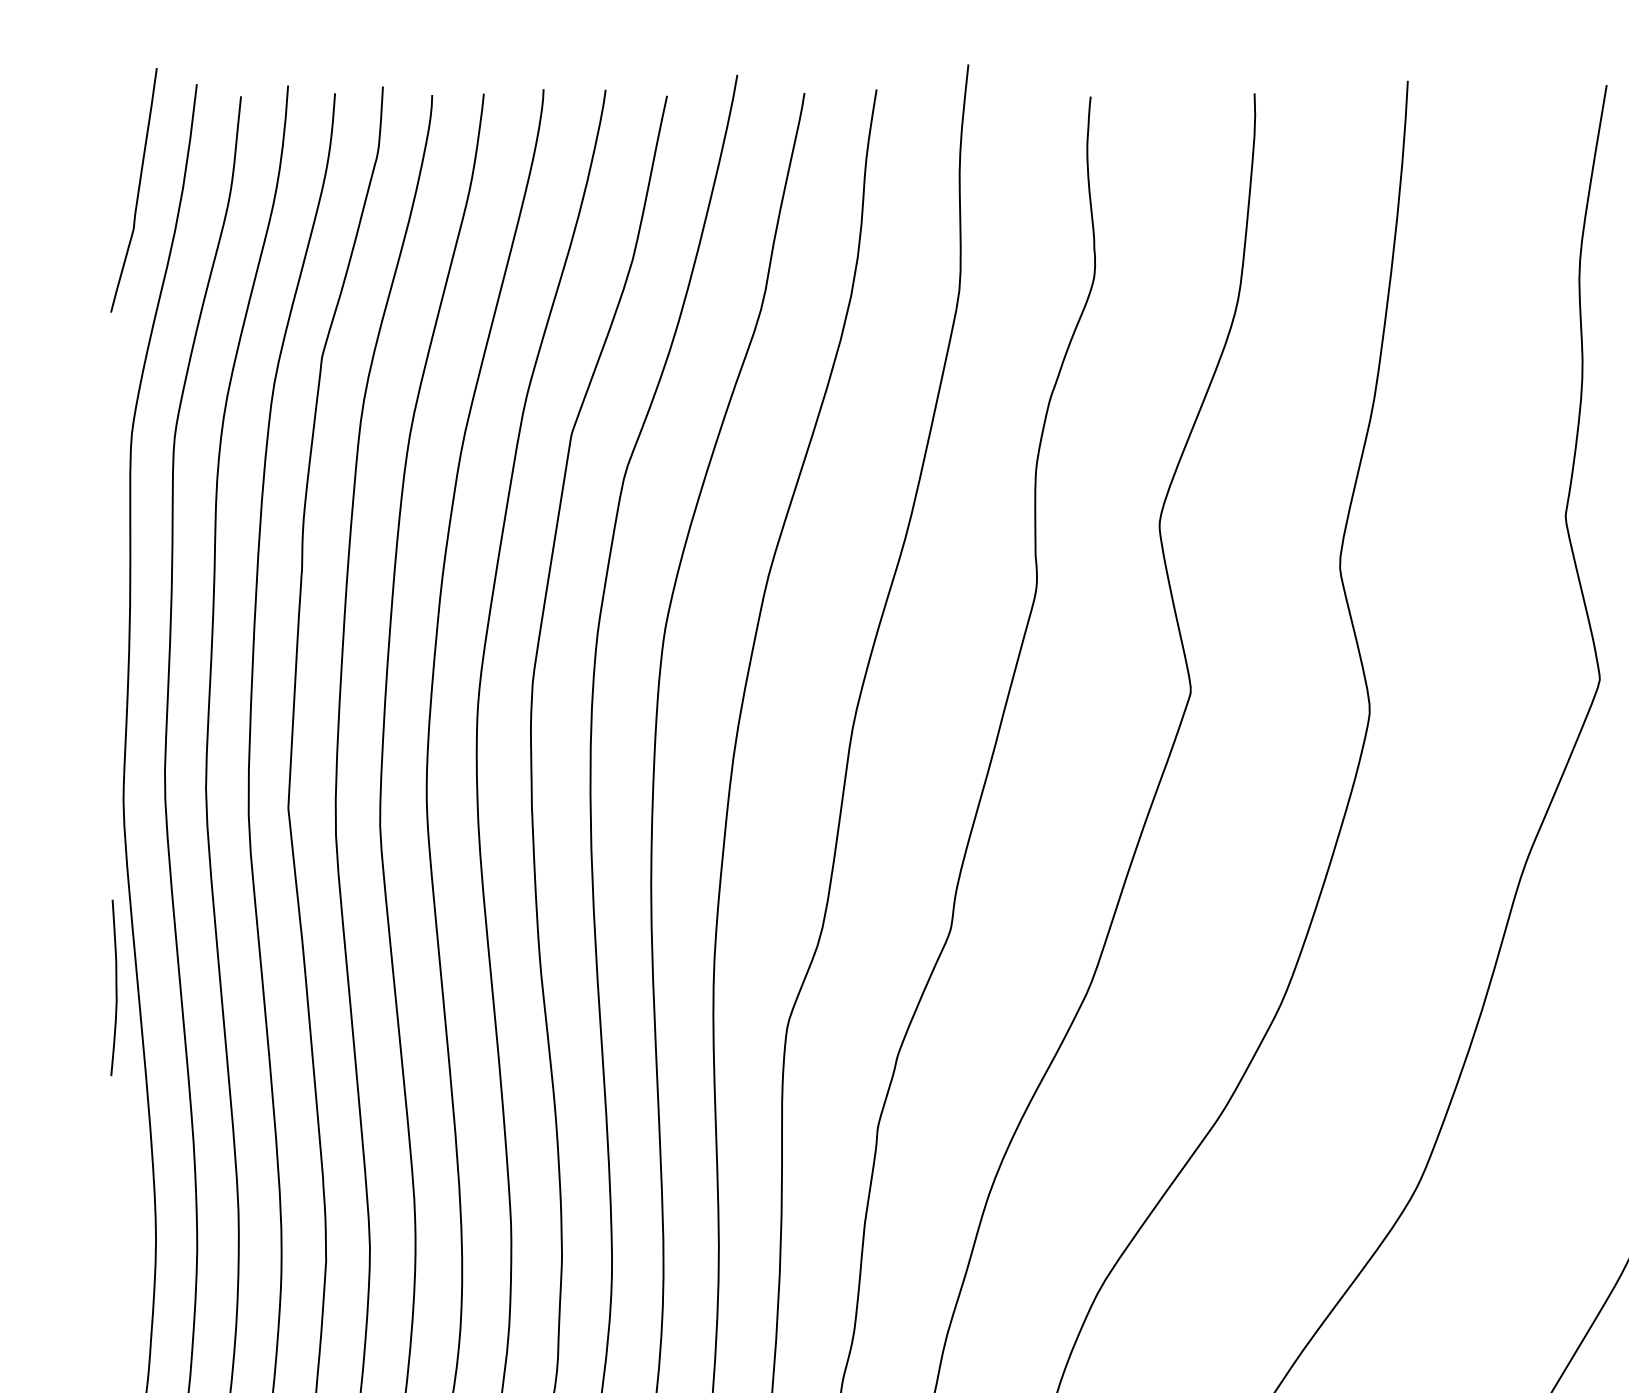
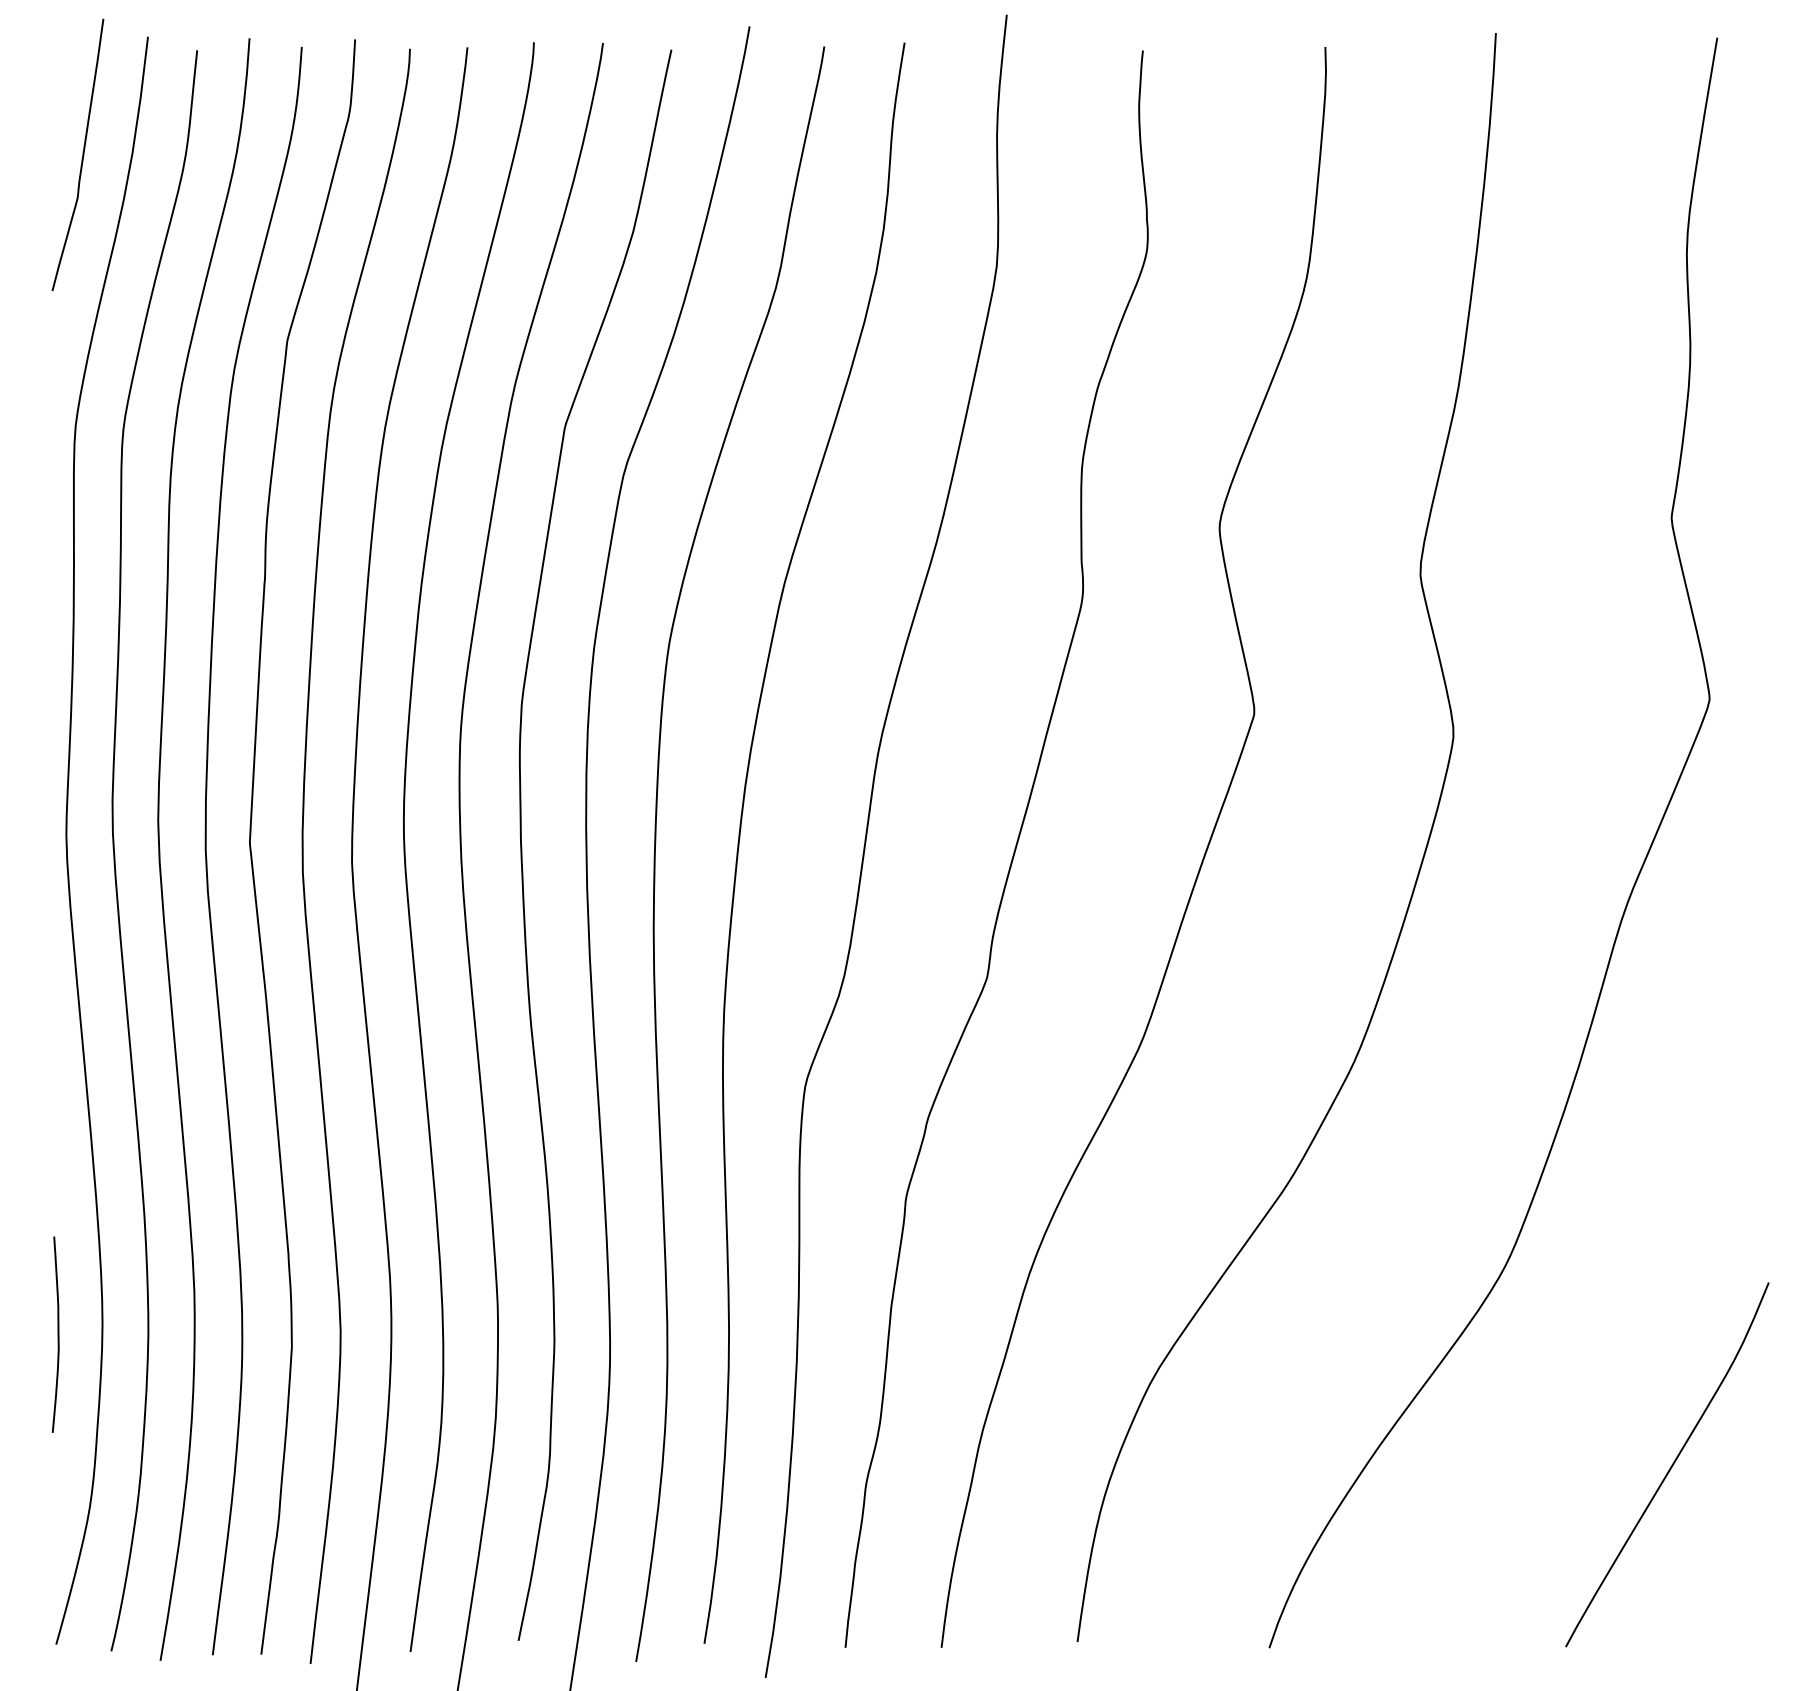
curve: (115, 987) -> (57, 1334), moved

